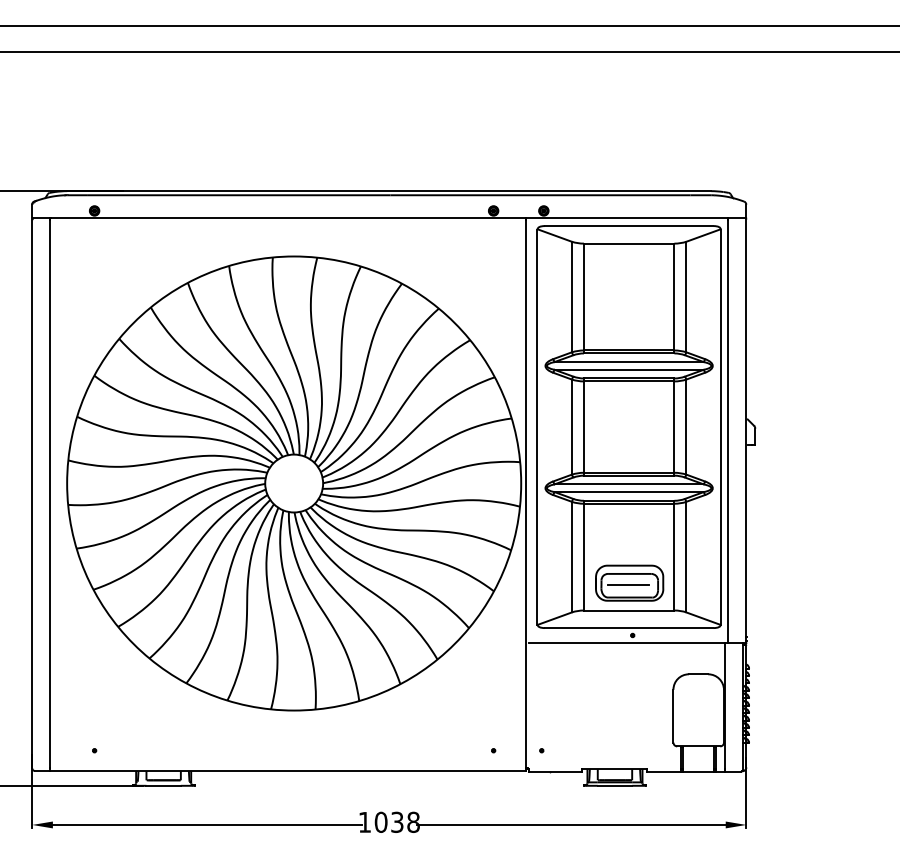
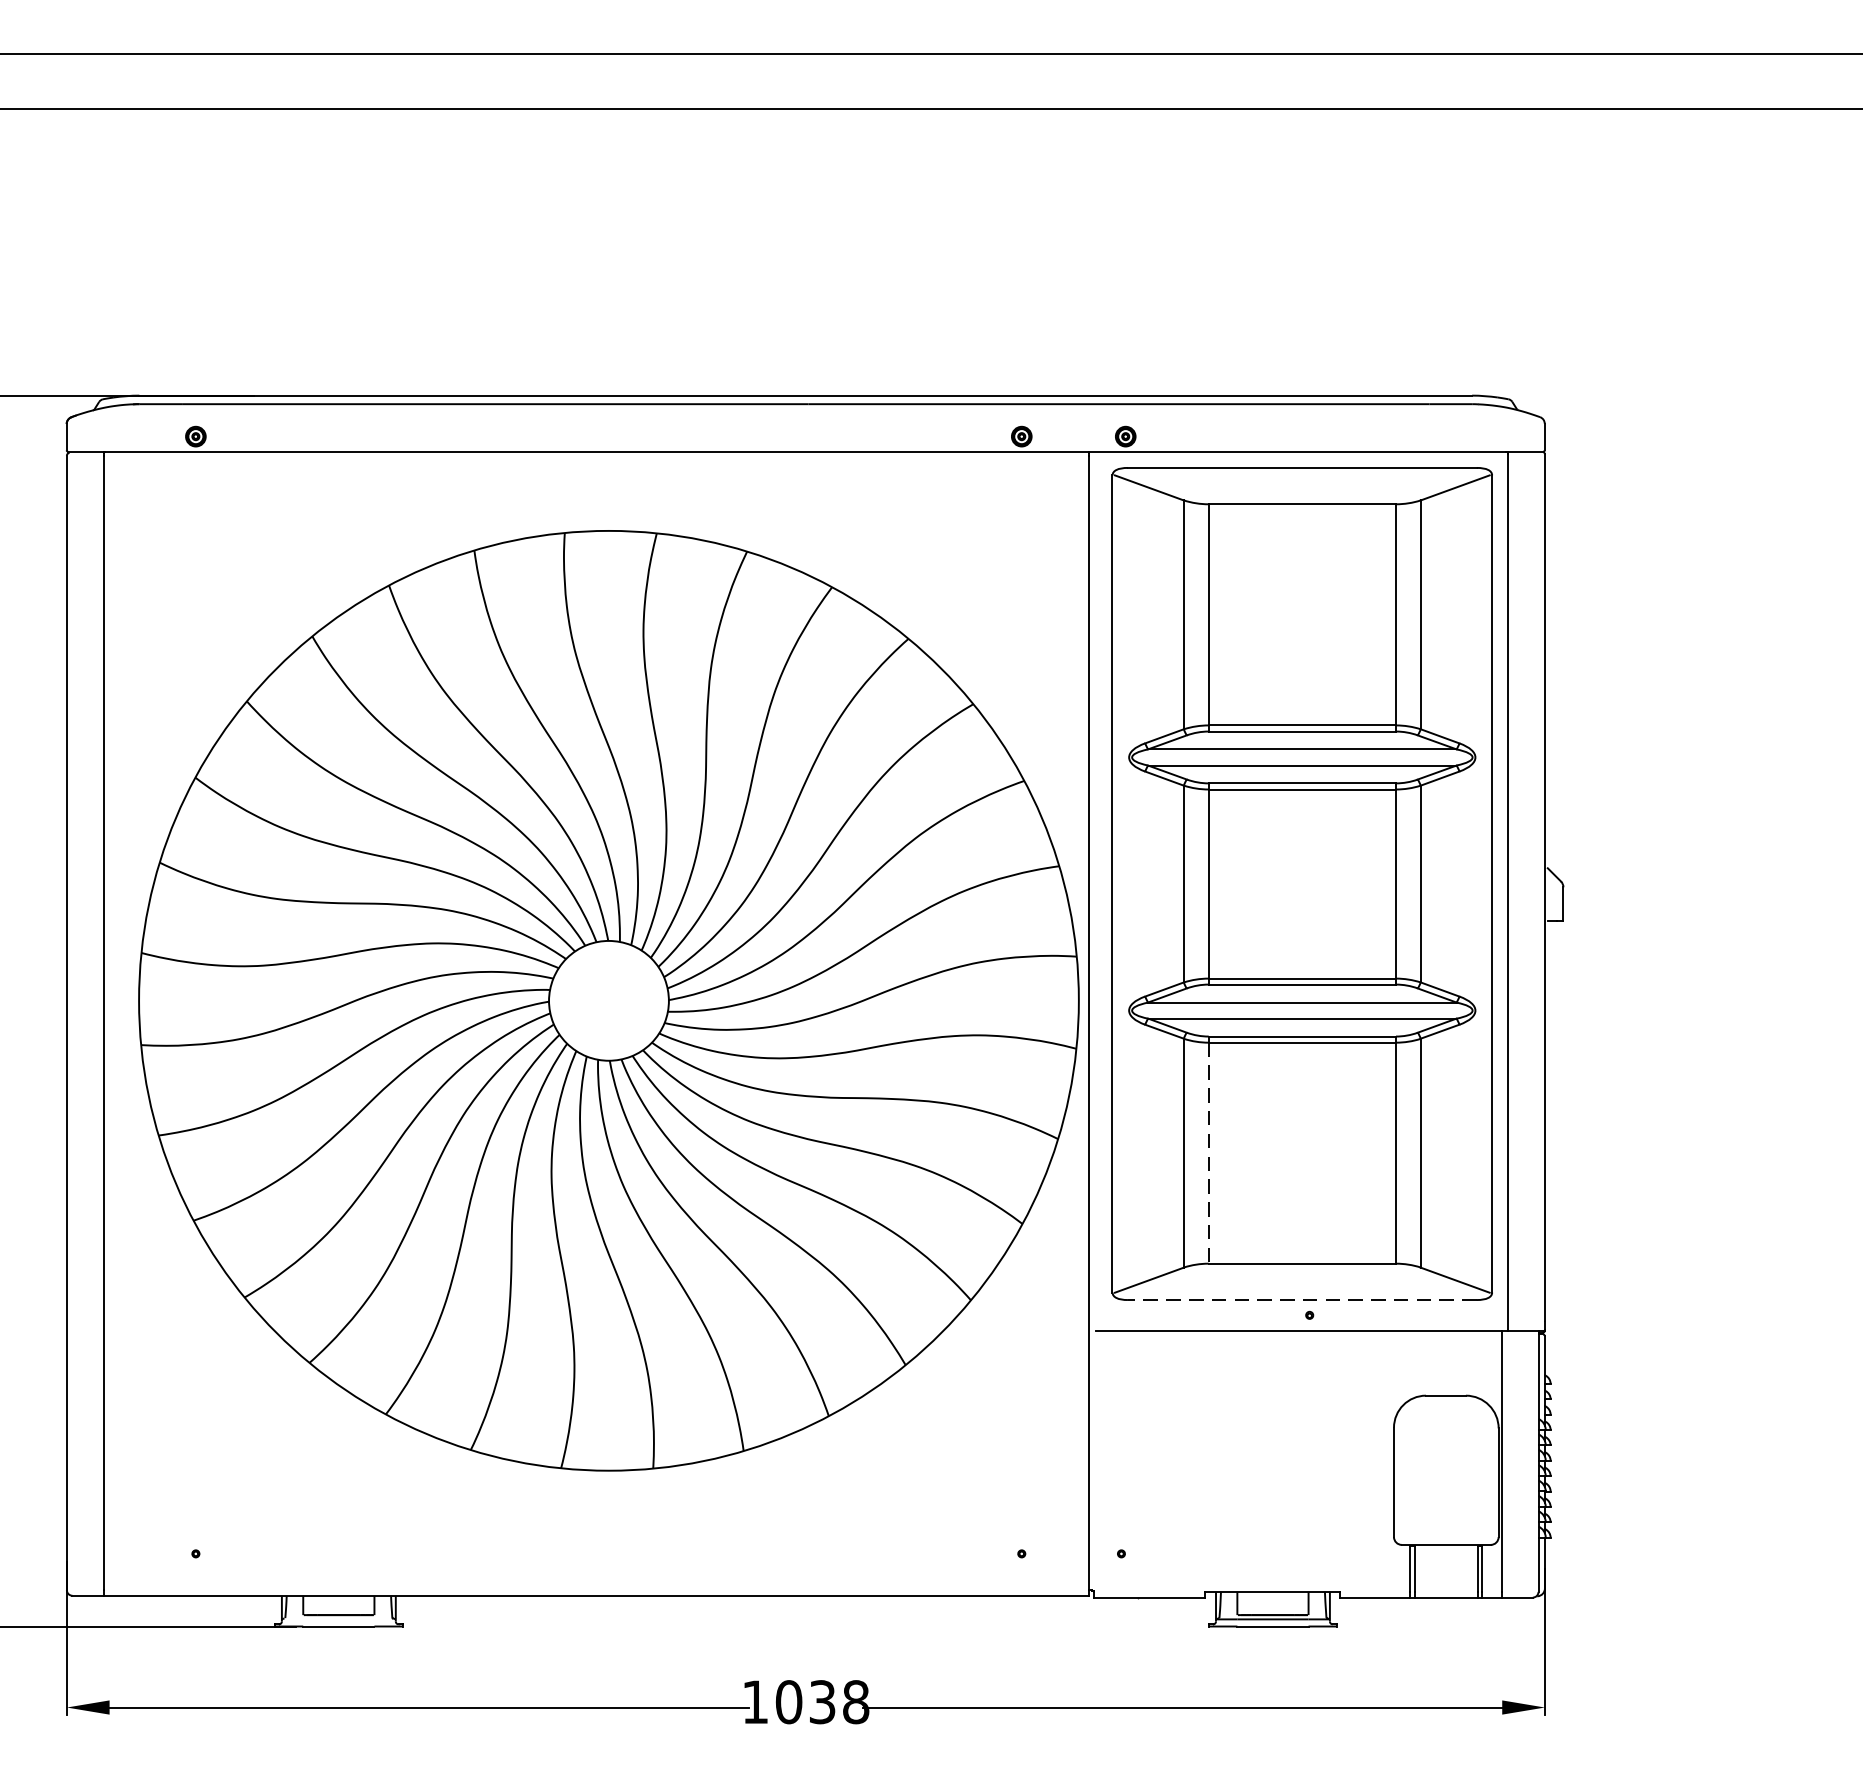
line: (583, 557) -> (1207, 1153), solid -> dashed
part: (629, 582) -> (1303, 1205), removed
line: (628, 628) -> (1300, 1300), solid -> dashed

